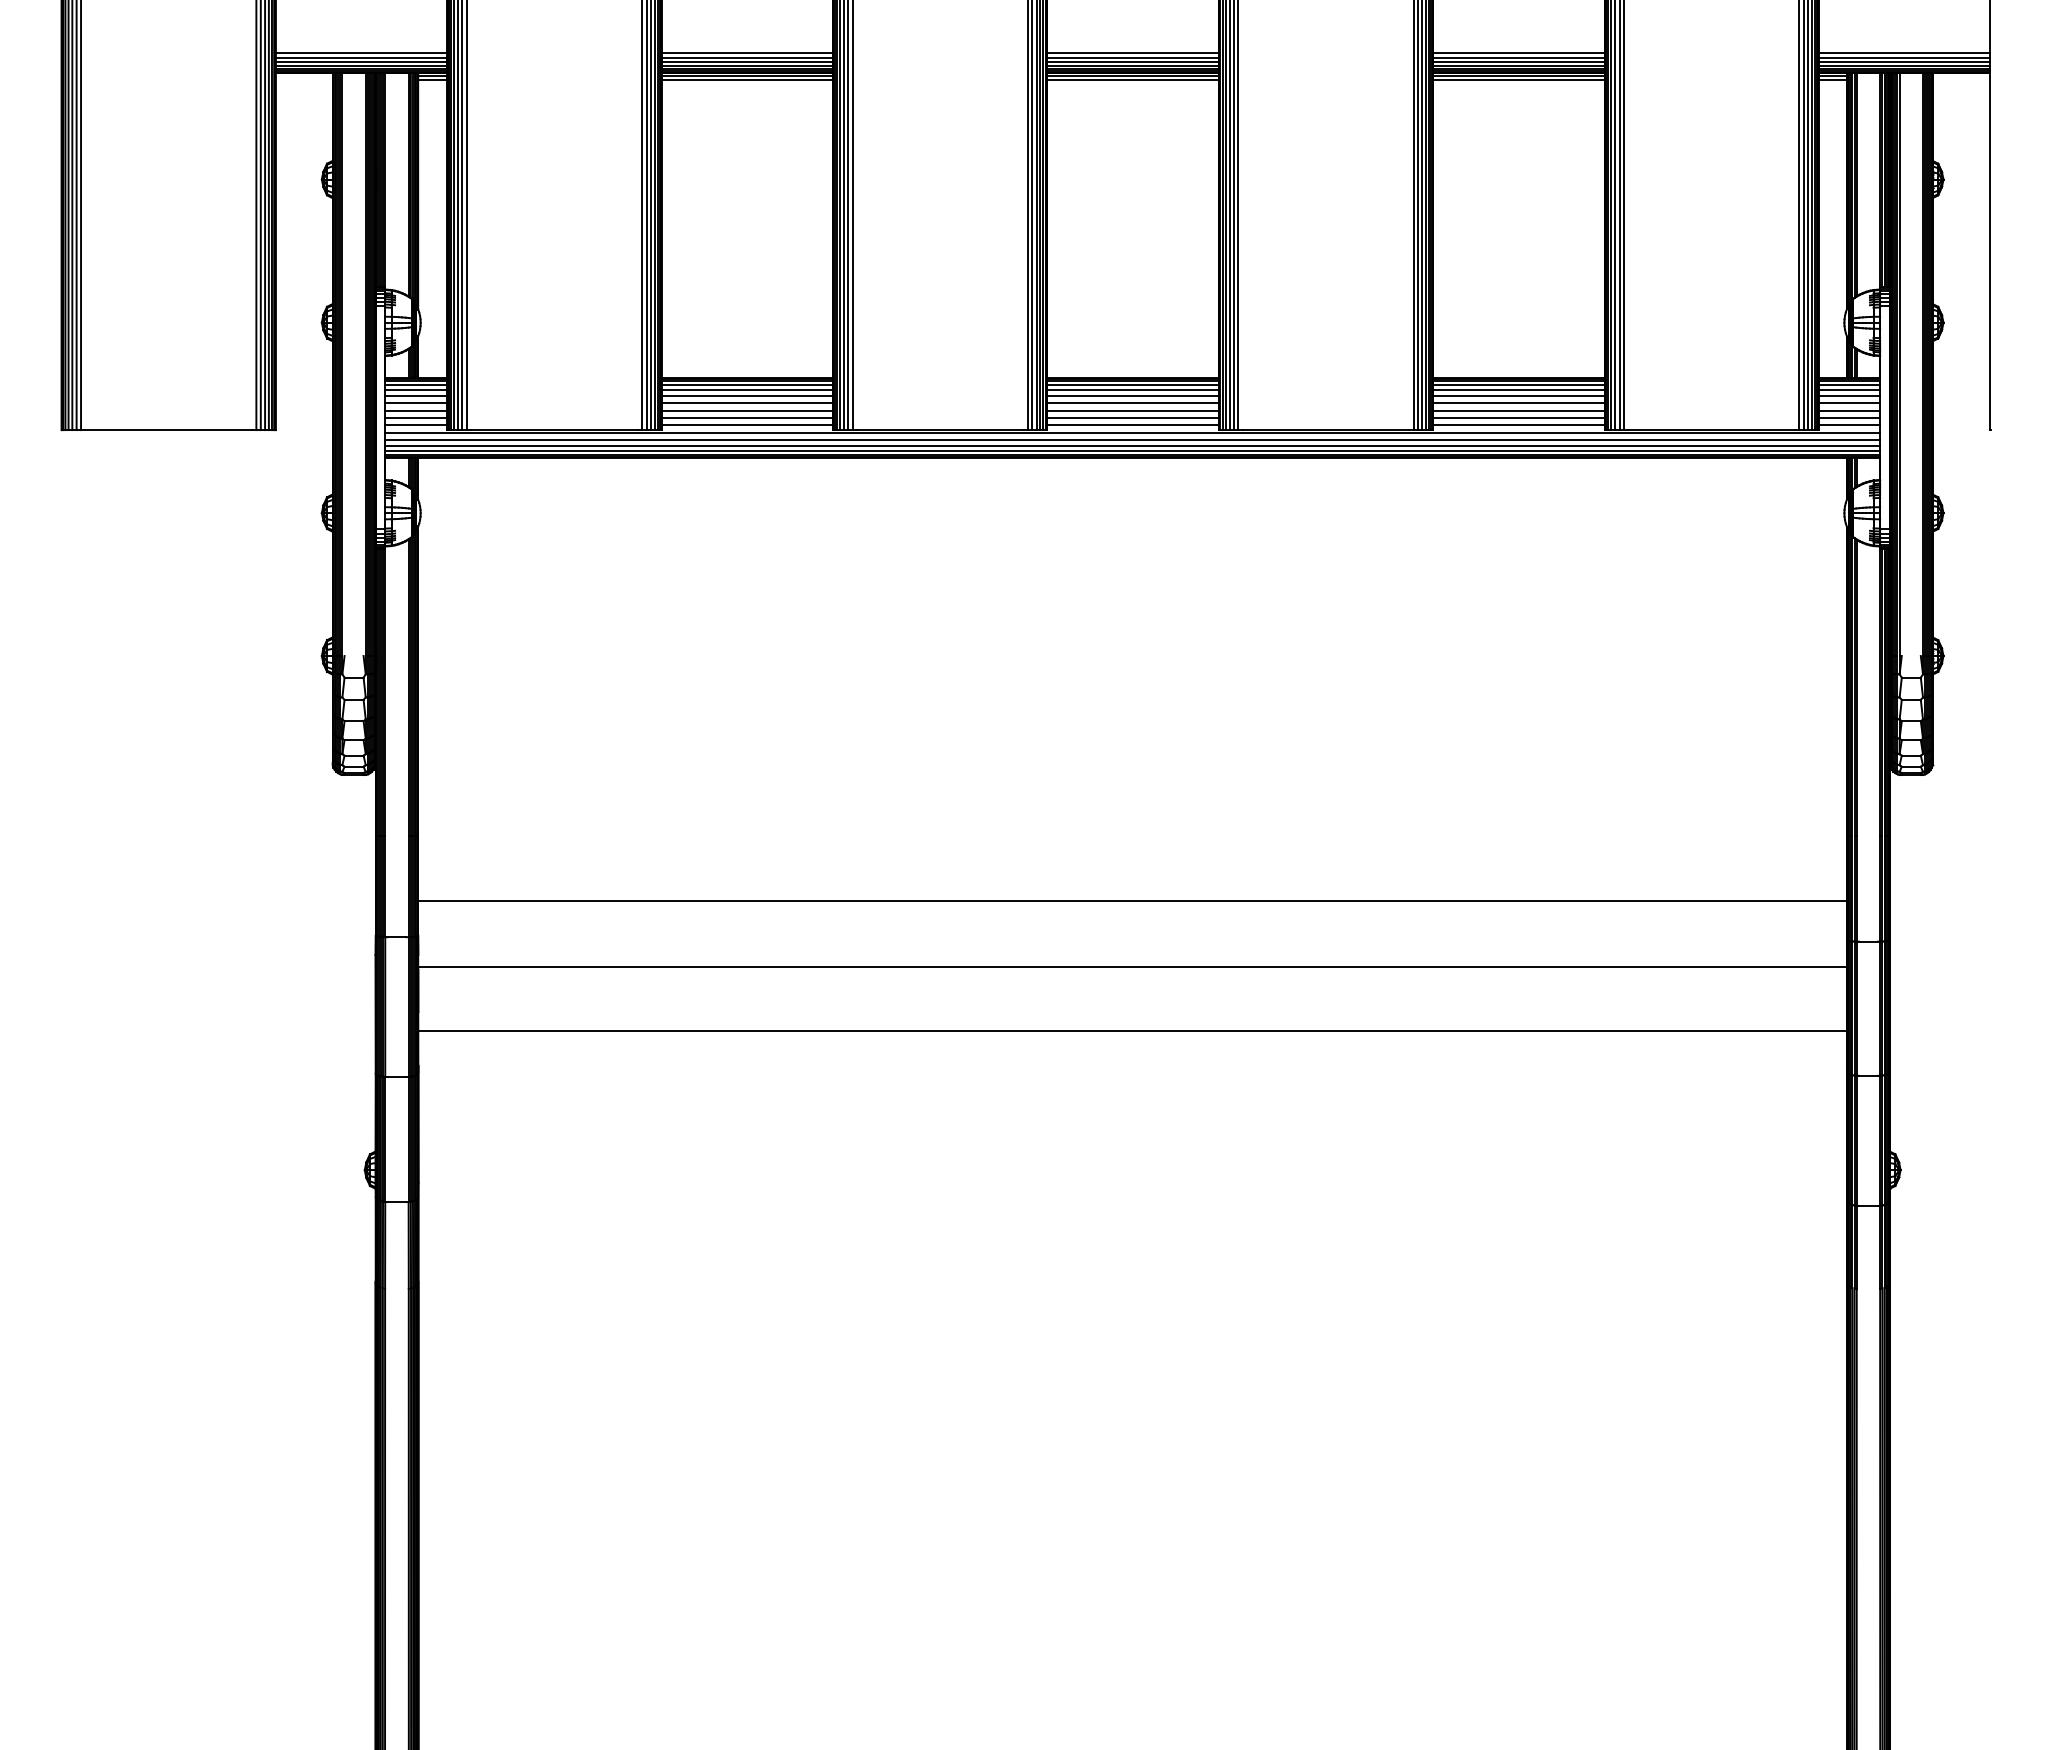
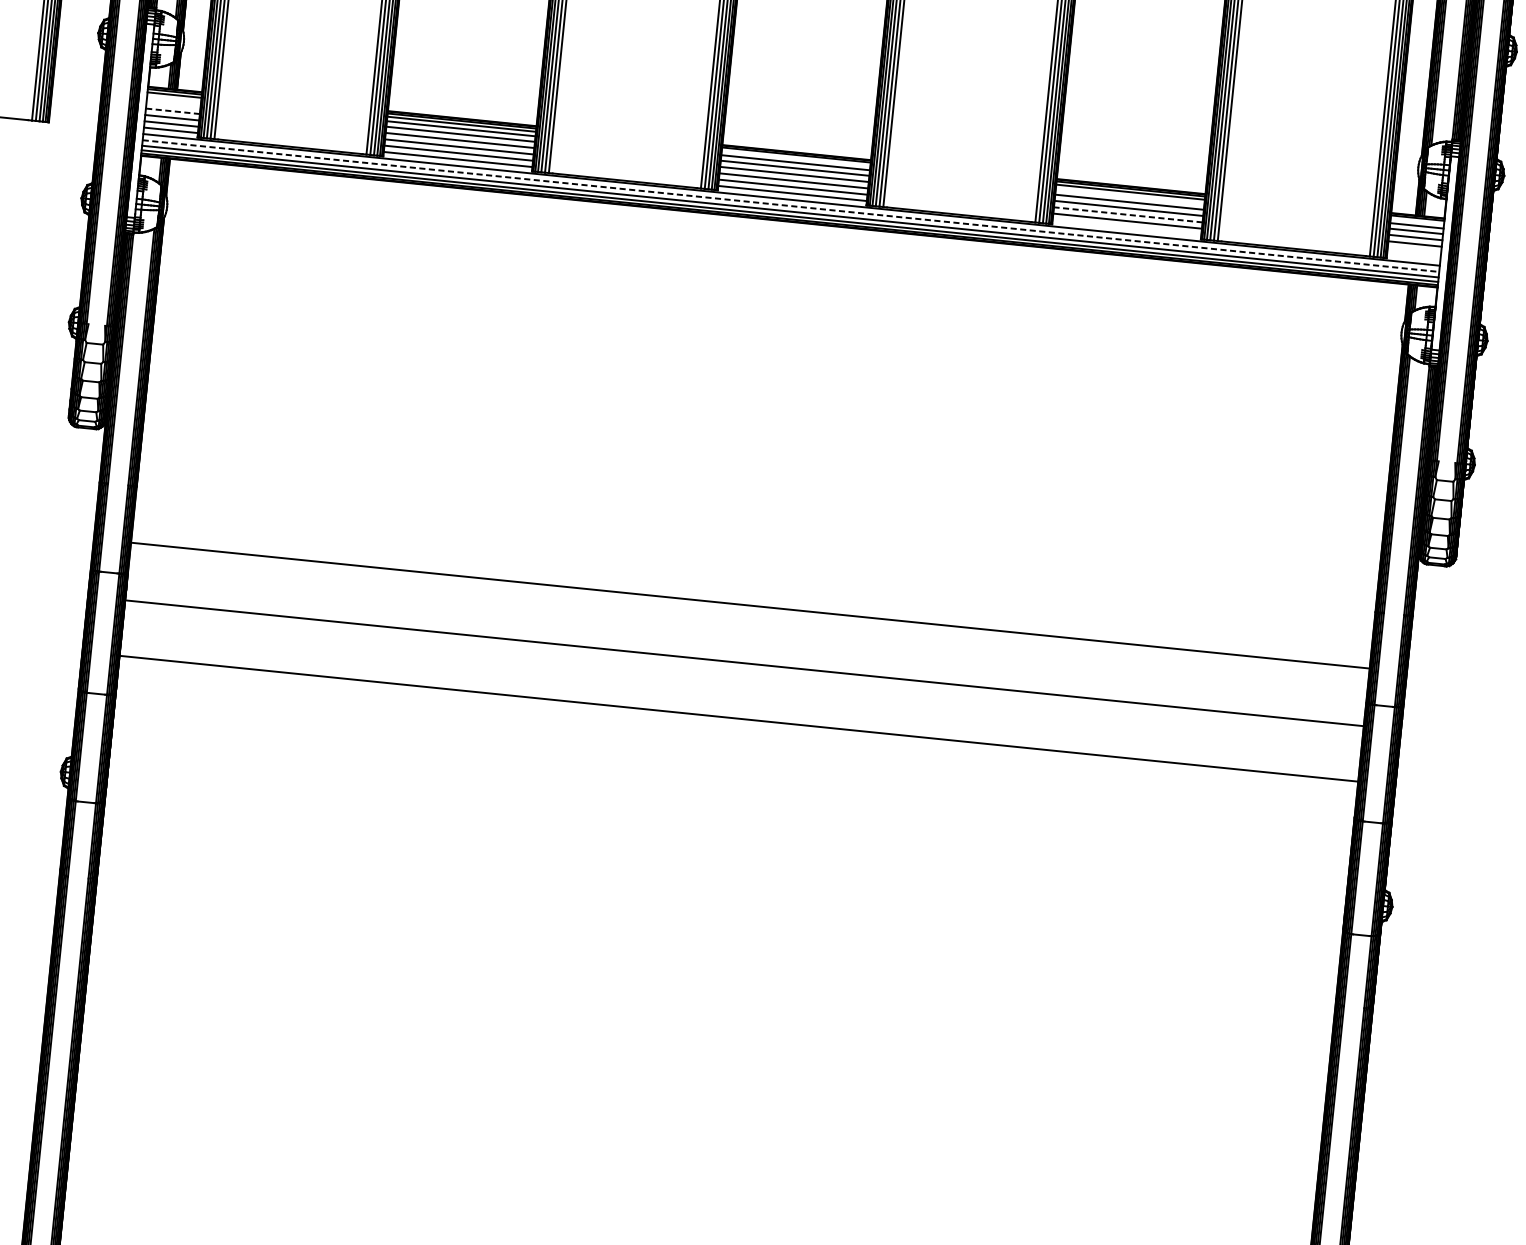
line: (1132, 384) -> (795, 158), removed
line: (1849, 384) -> (1417, 221), removed
line: (416, 389) -> (174, 99), removed
line: (1518, 389) -> (1129, 196), removed
line: (416, 396) -> (173, 105), removed
line: (415, 403) -> (172, 111), solid -> dashed
line: (1518, 410) -> (1128, 214), solid -> dashed
line: (1849, 417) -> (1414, 249), removed
line: (1518, 425) -> (1126, 227), removed
line: (1849, 425) -> (1413, 256), removed
line: (1132, 439) -> (790, 205), solid -> dashed

